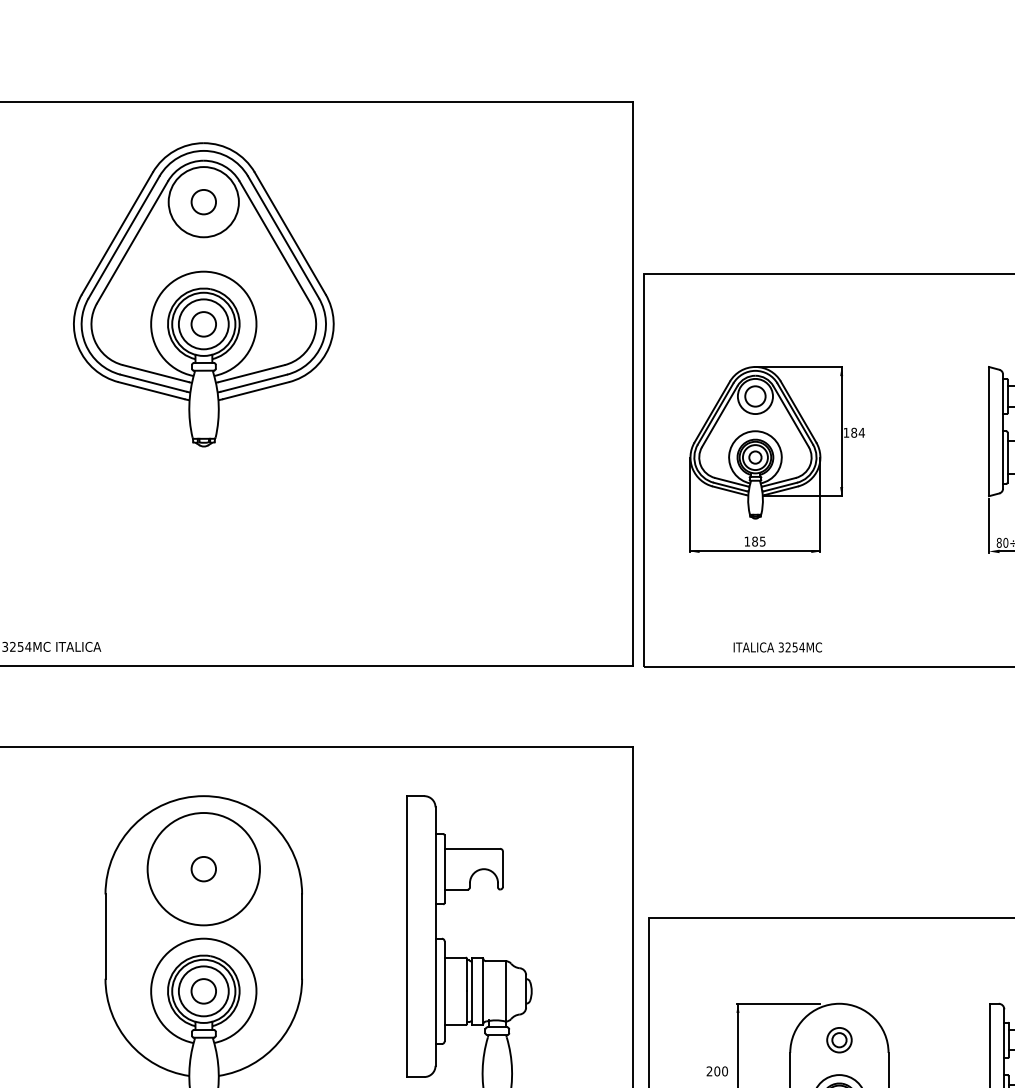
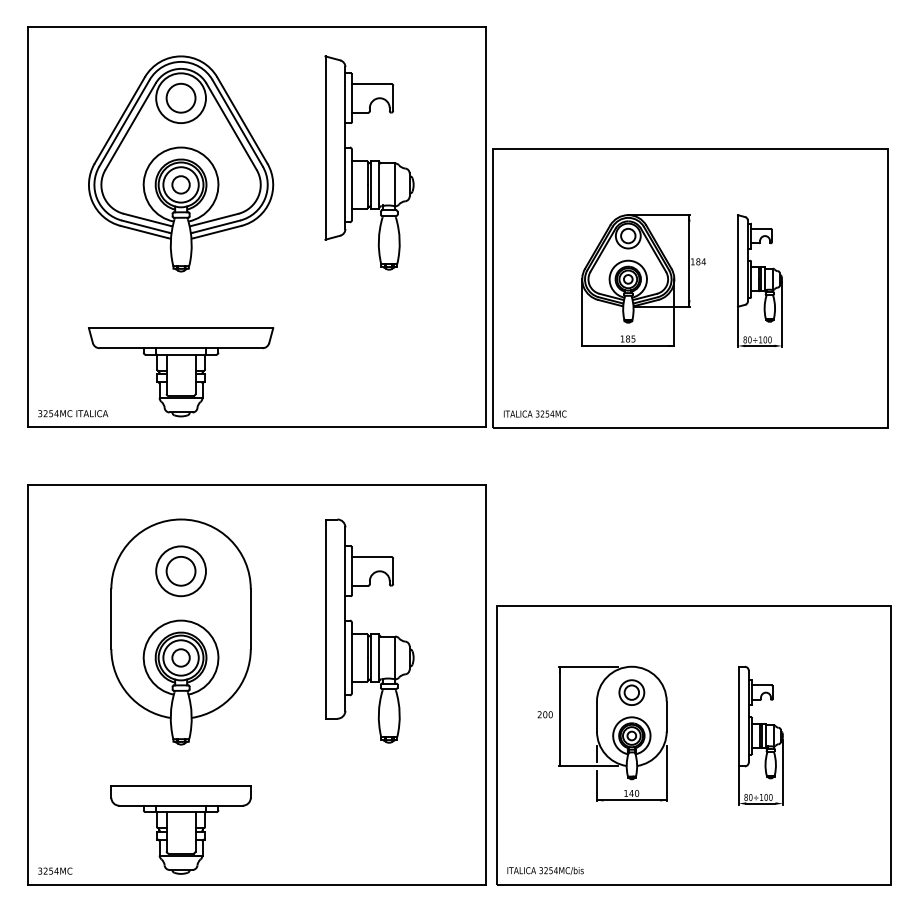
circle: (202, 201) -> (180, 97), size x1.67
part: (469, 292) -> (369, 162), added
part: (776, 459) -> (643, 280), moved
part: (204, 588) -> (181, 372), added
text: (778, 646) -> (535, 413), moved
circle: (202, 868) -> (180, 570), size x1.67
circle: (202, 869) -> (180, 571), size x0.62
part: (838, 1040) -> (631, 692), size x1.43

